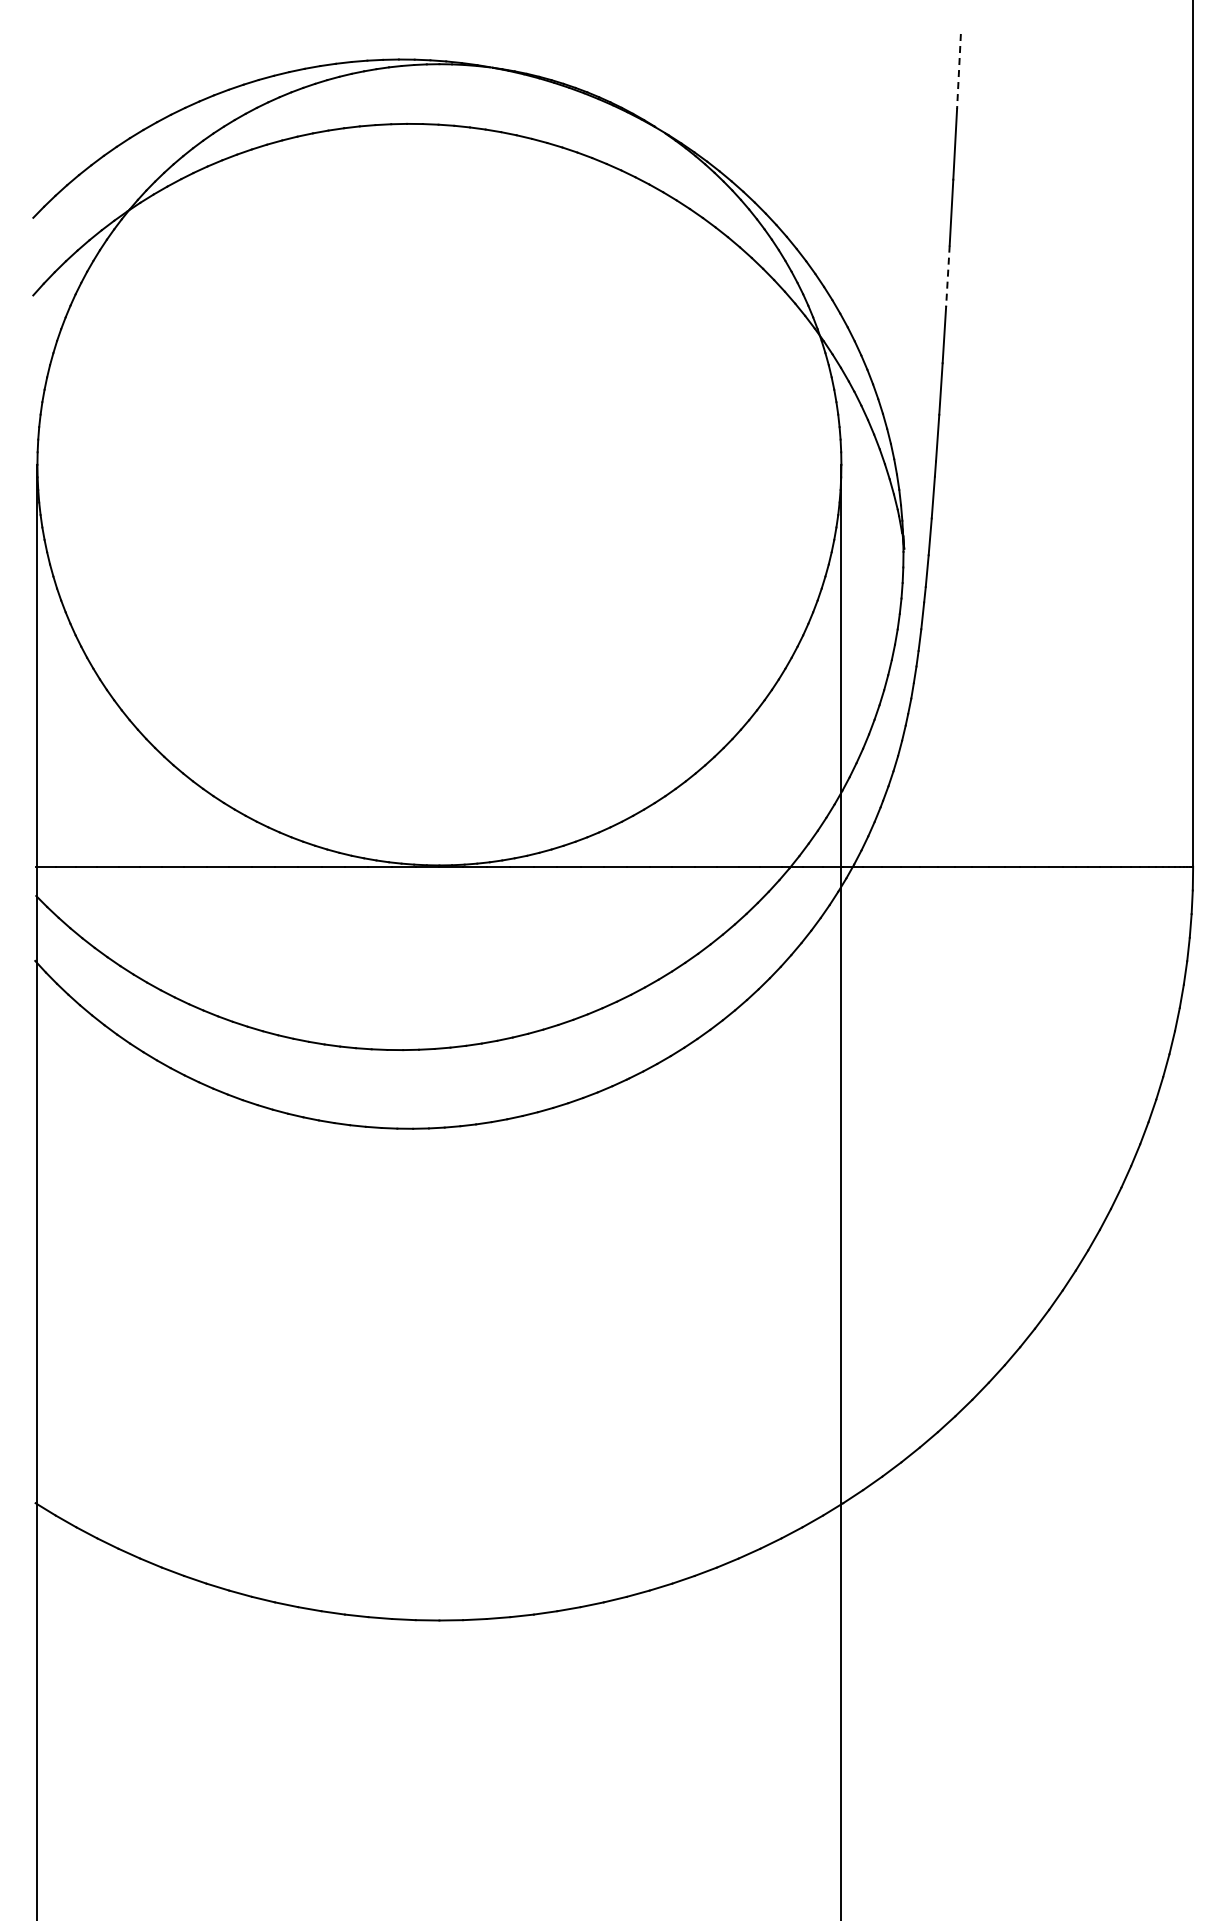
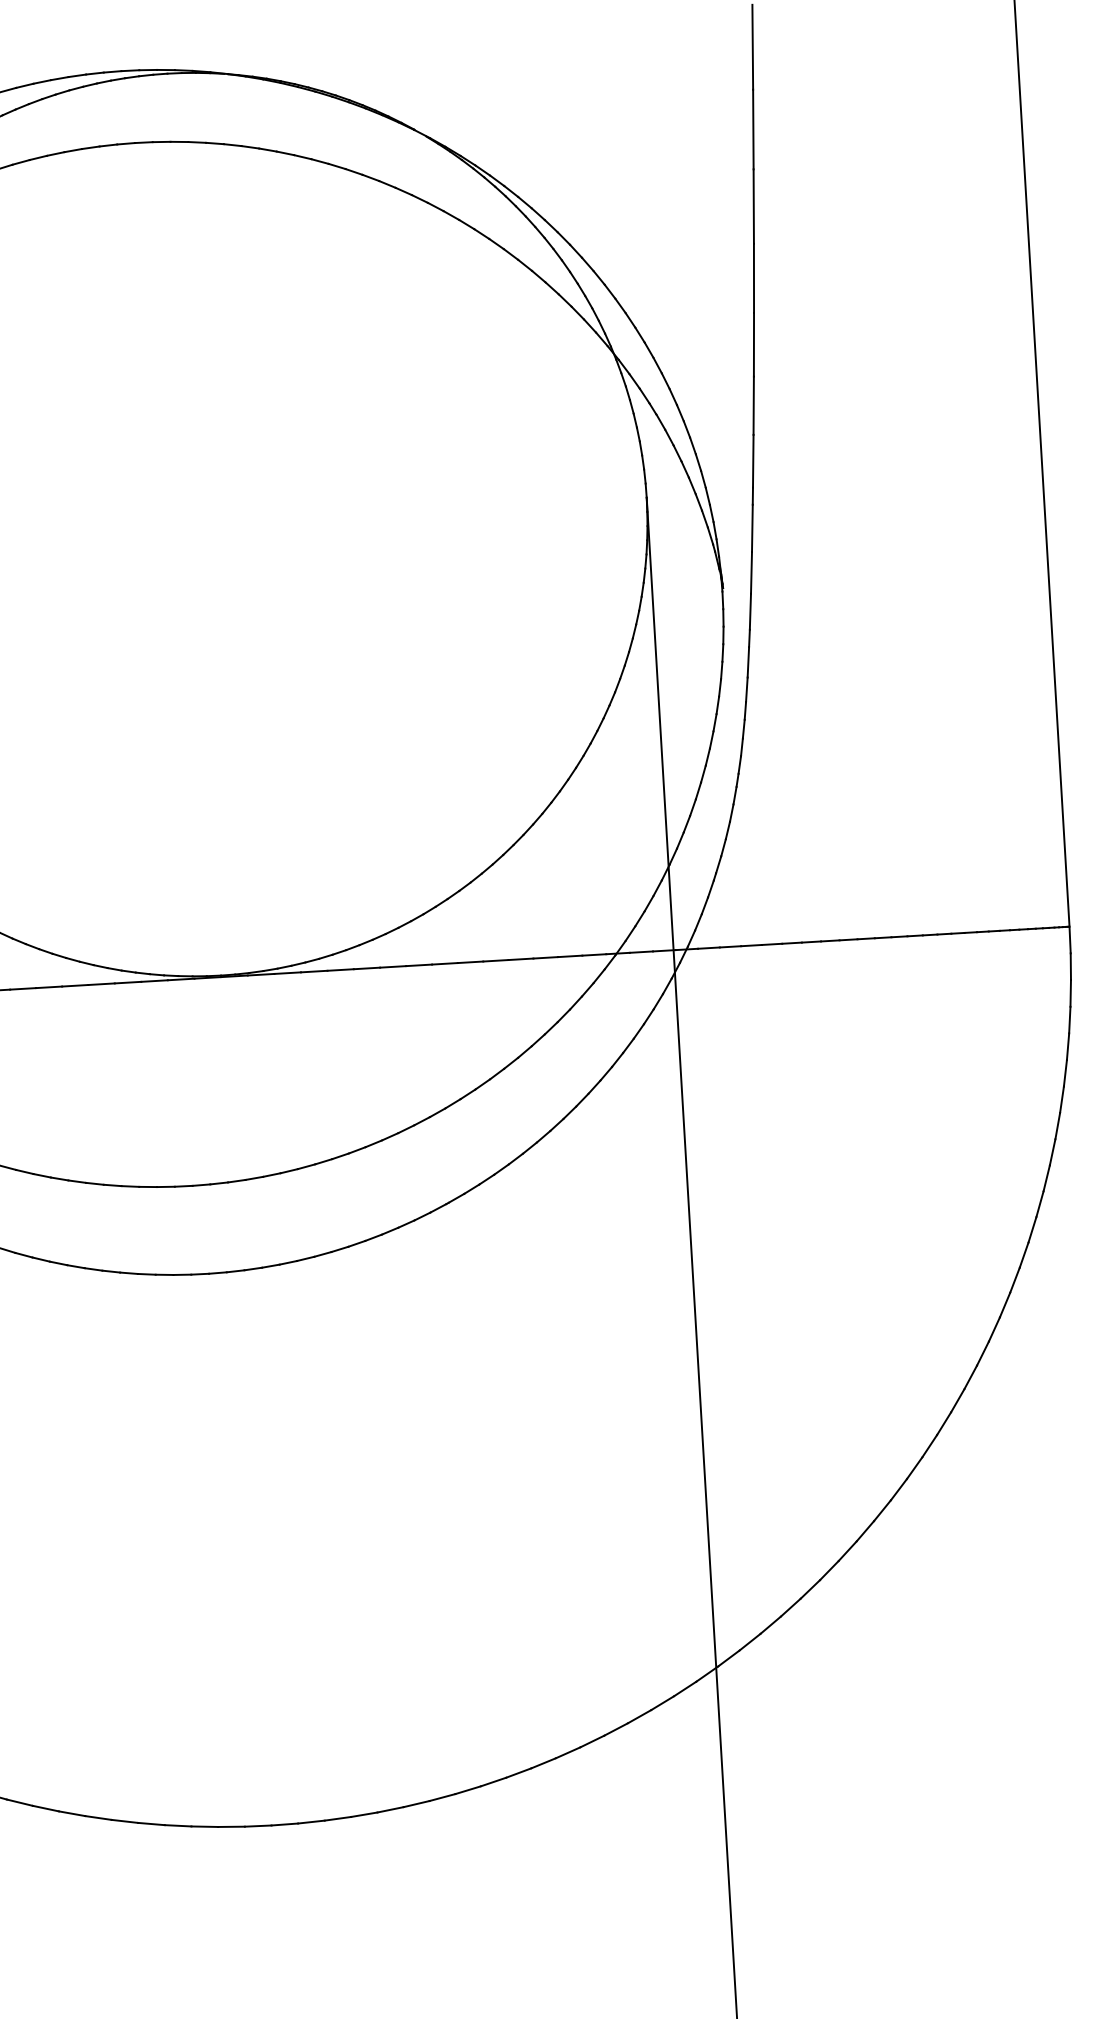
line: (958, 71) -> (752, 47), dashed -> solid
line: (947, 276) -> (753, 278), dashed -> solid

